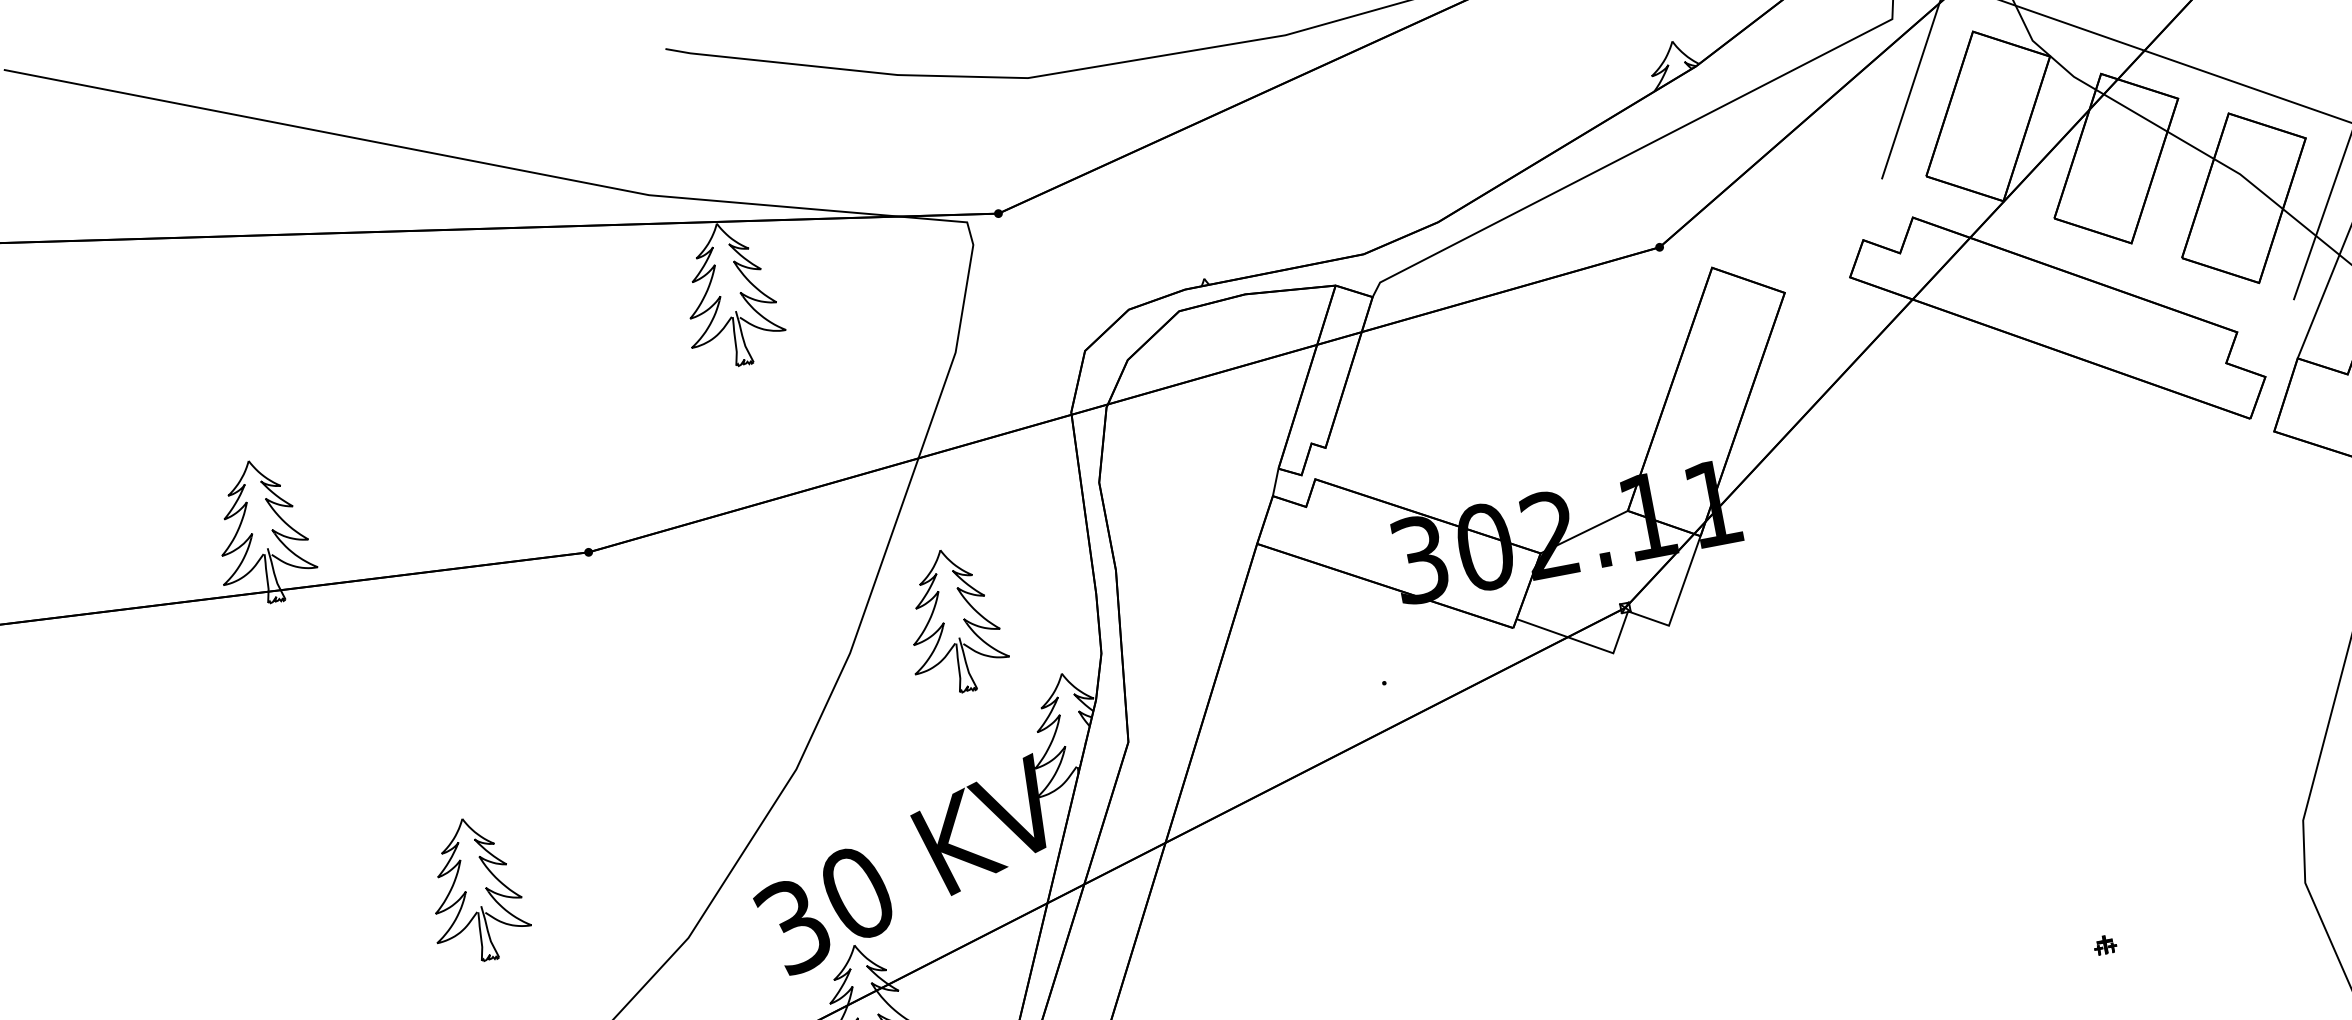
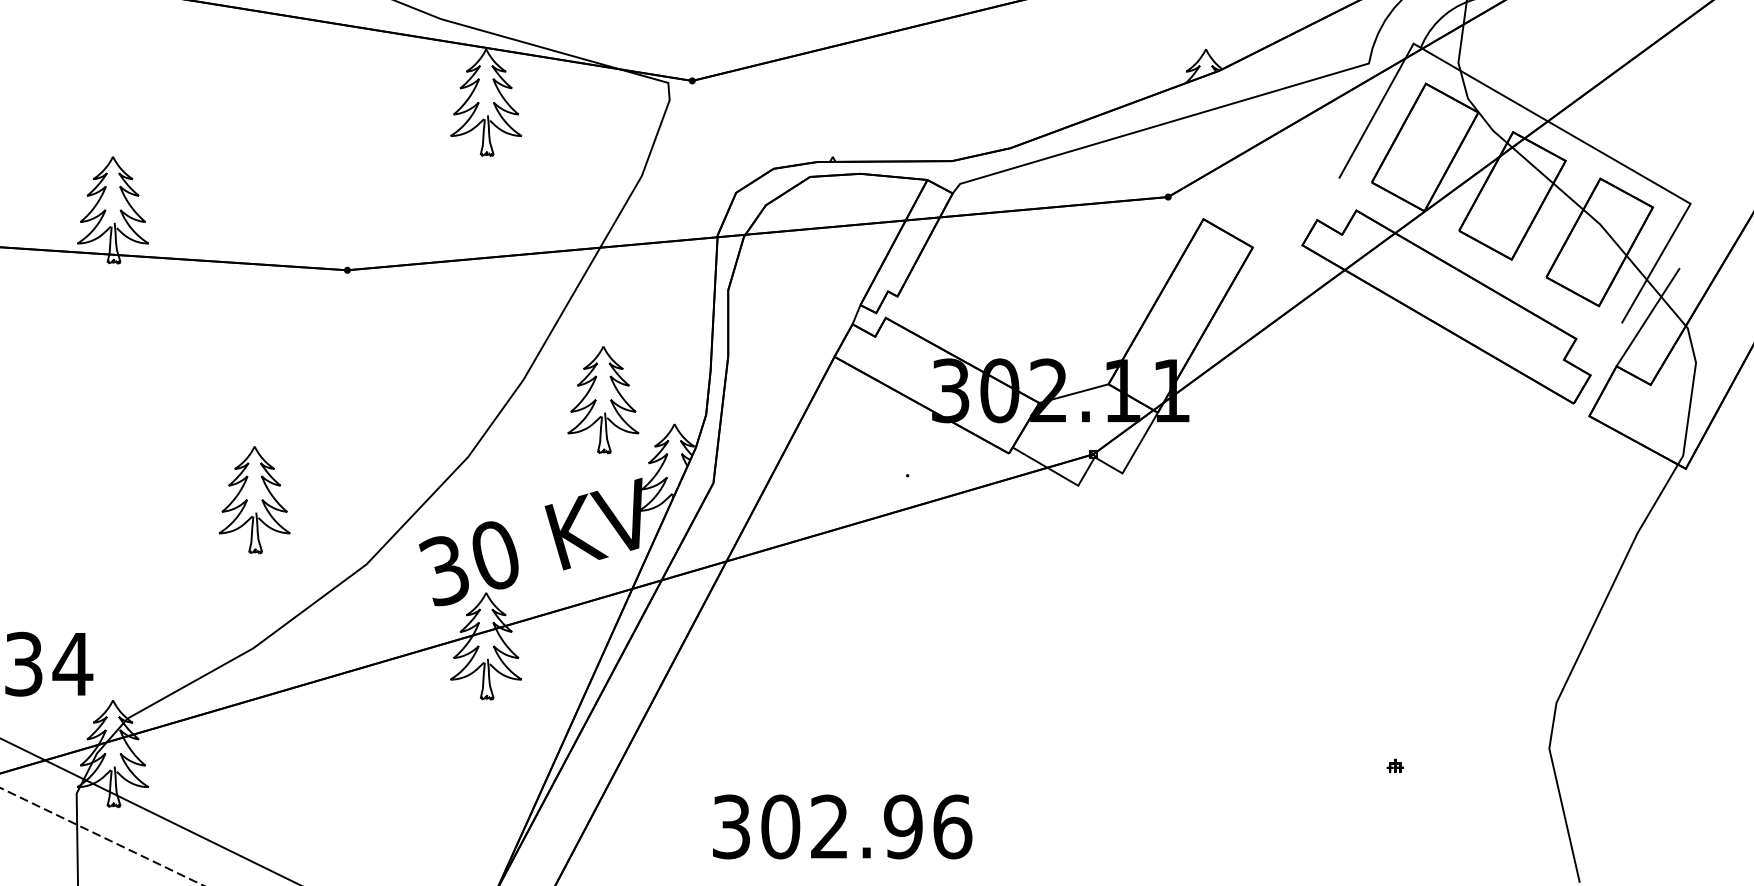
part: (954, 621) -> (603, 400), moved
part: (475, 890) -> (254, 500), moved

